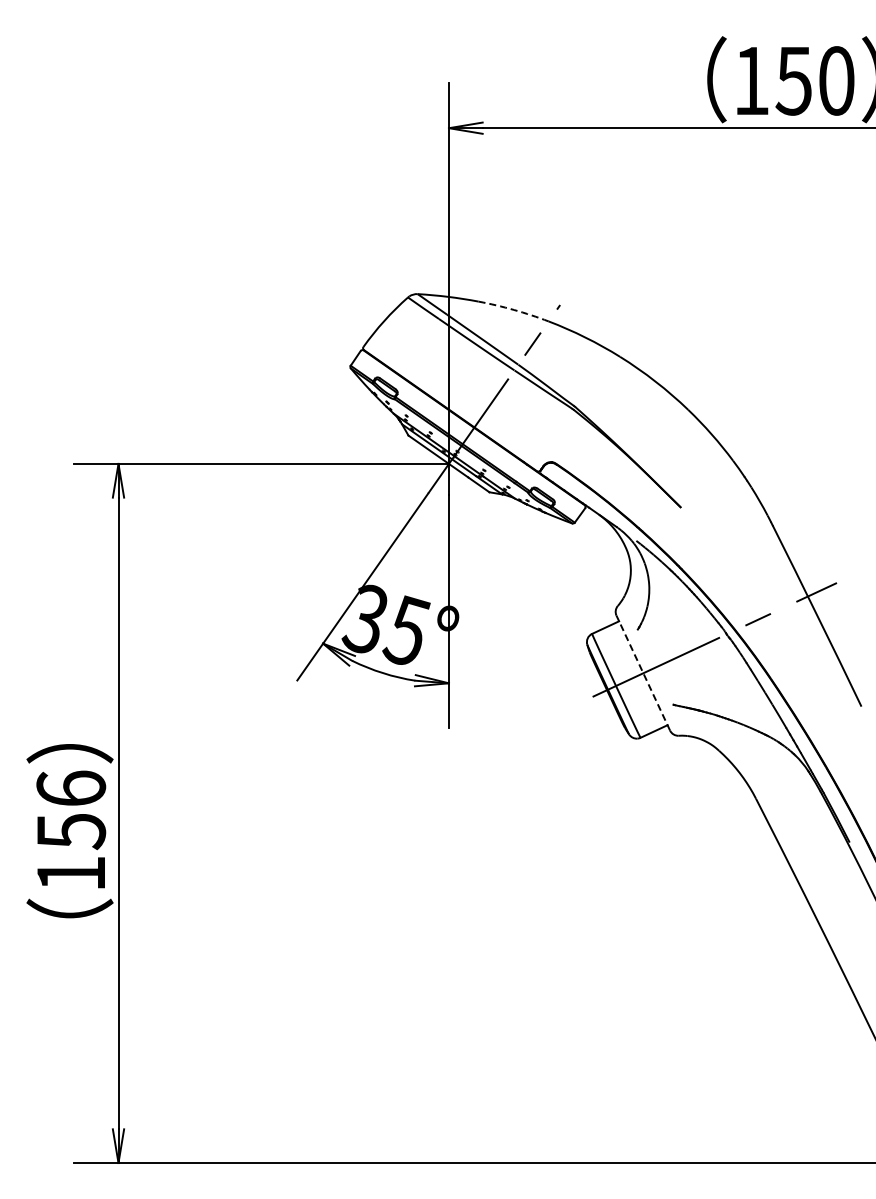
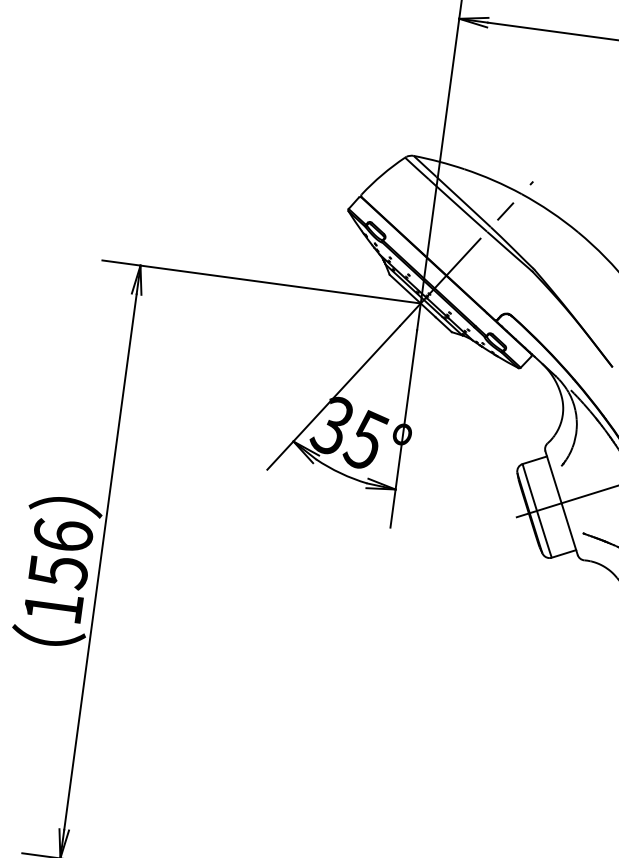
arc: (514, 309) -> (494, 180), dashed -> solid
line: (643, 672) -> (561, 502), dashed -> solid

